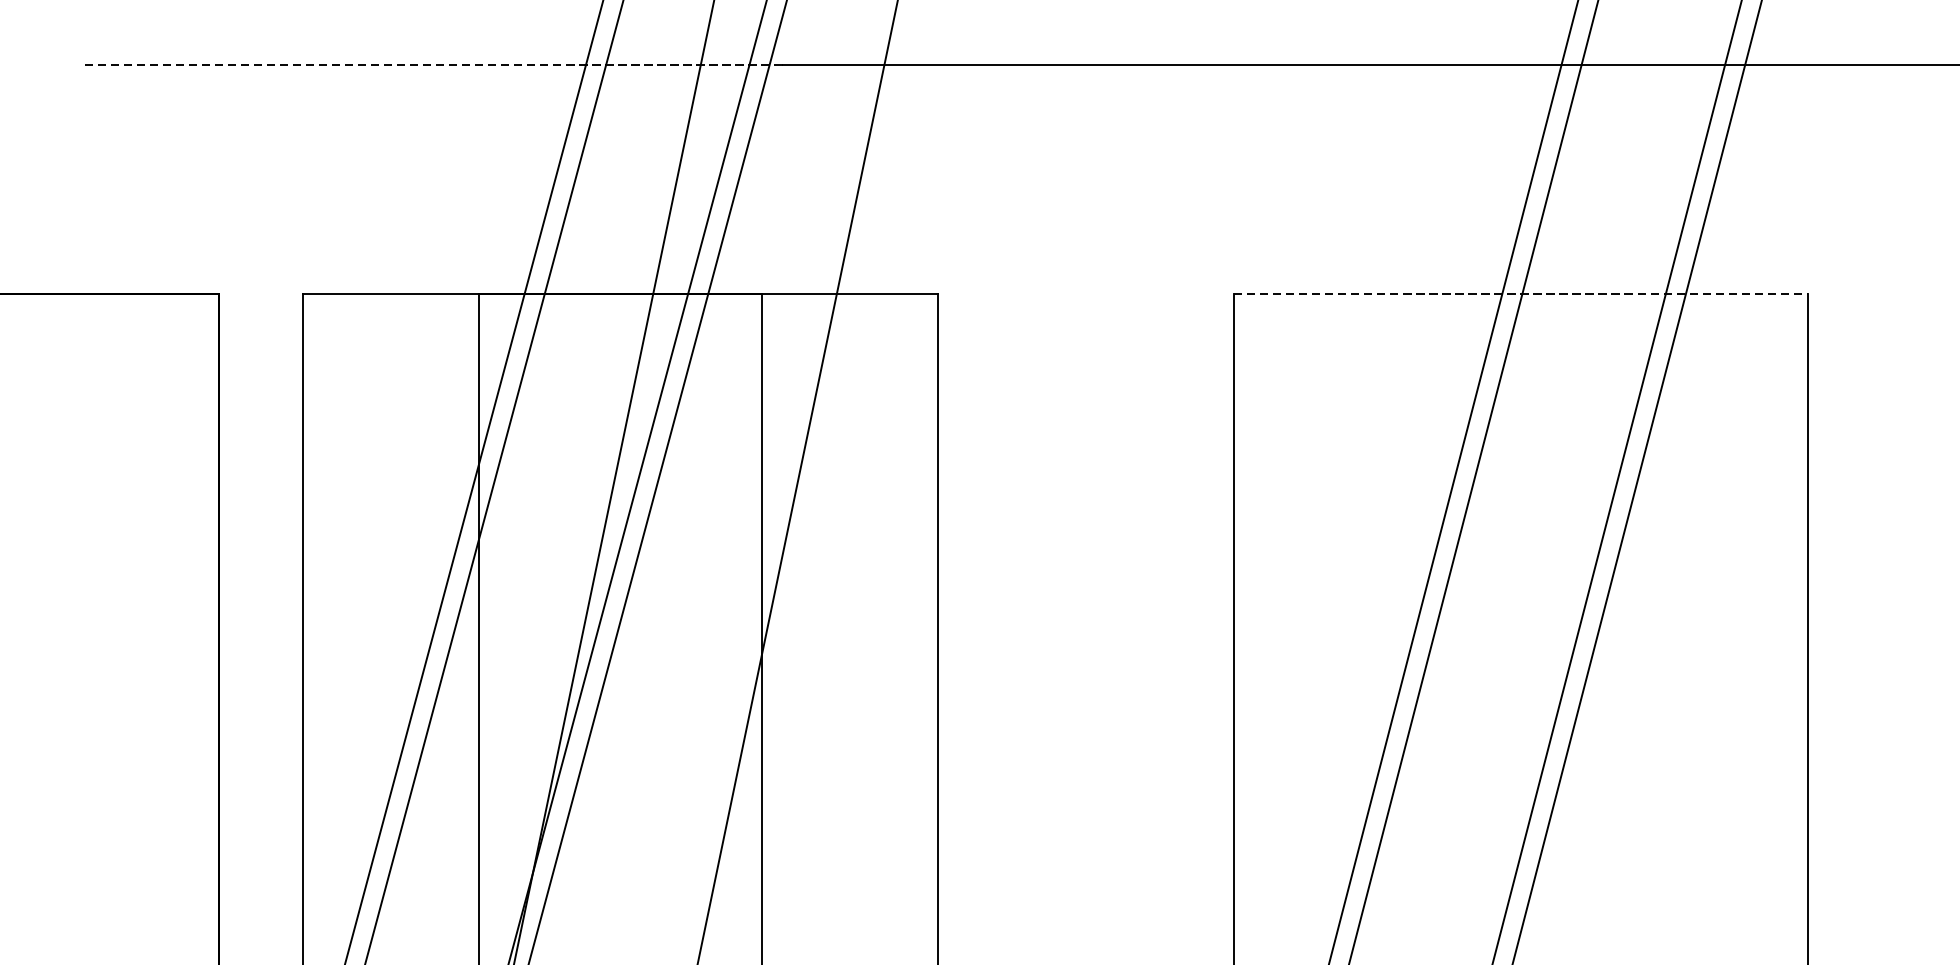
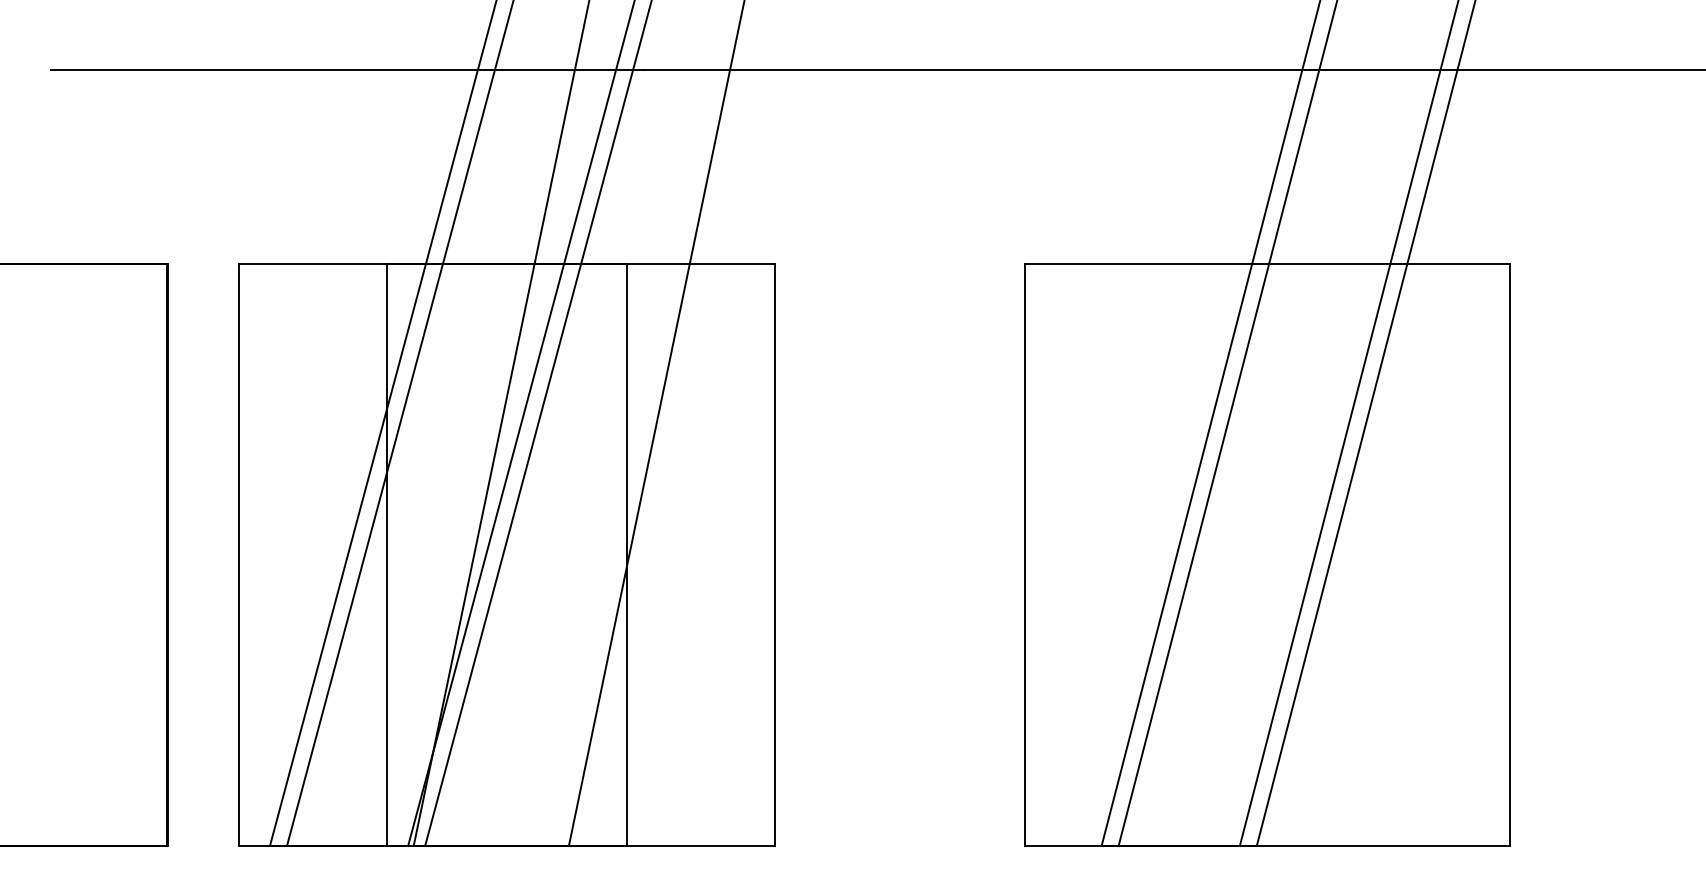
line: (431, 65) -> (347, 70), dashed -> solid
line: (1521, 294) -> (1268, 264), dashed -> solid

